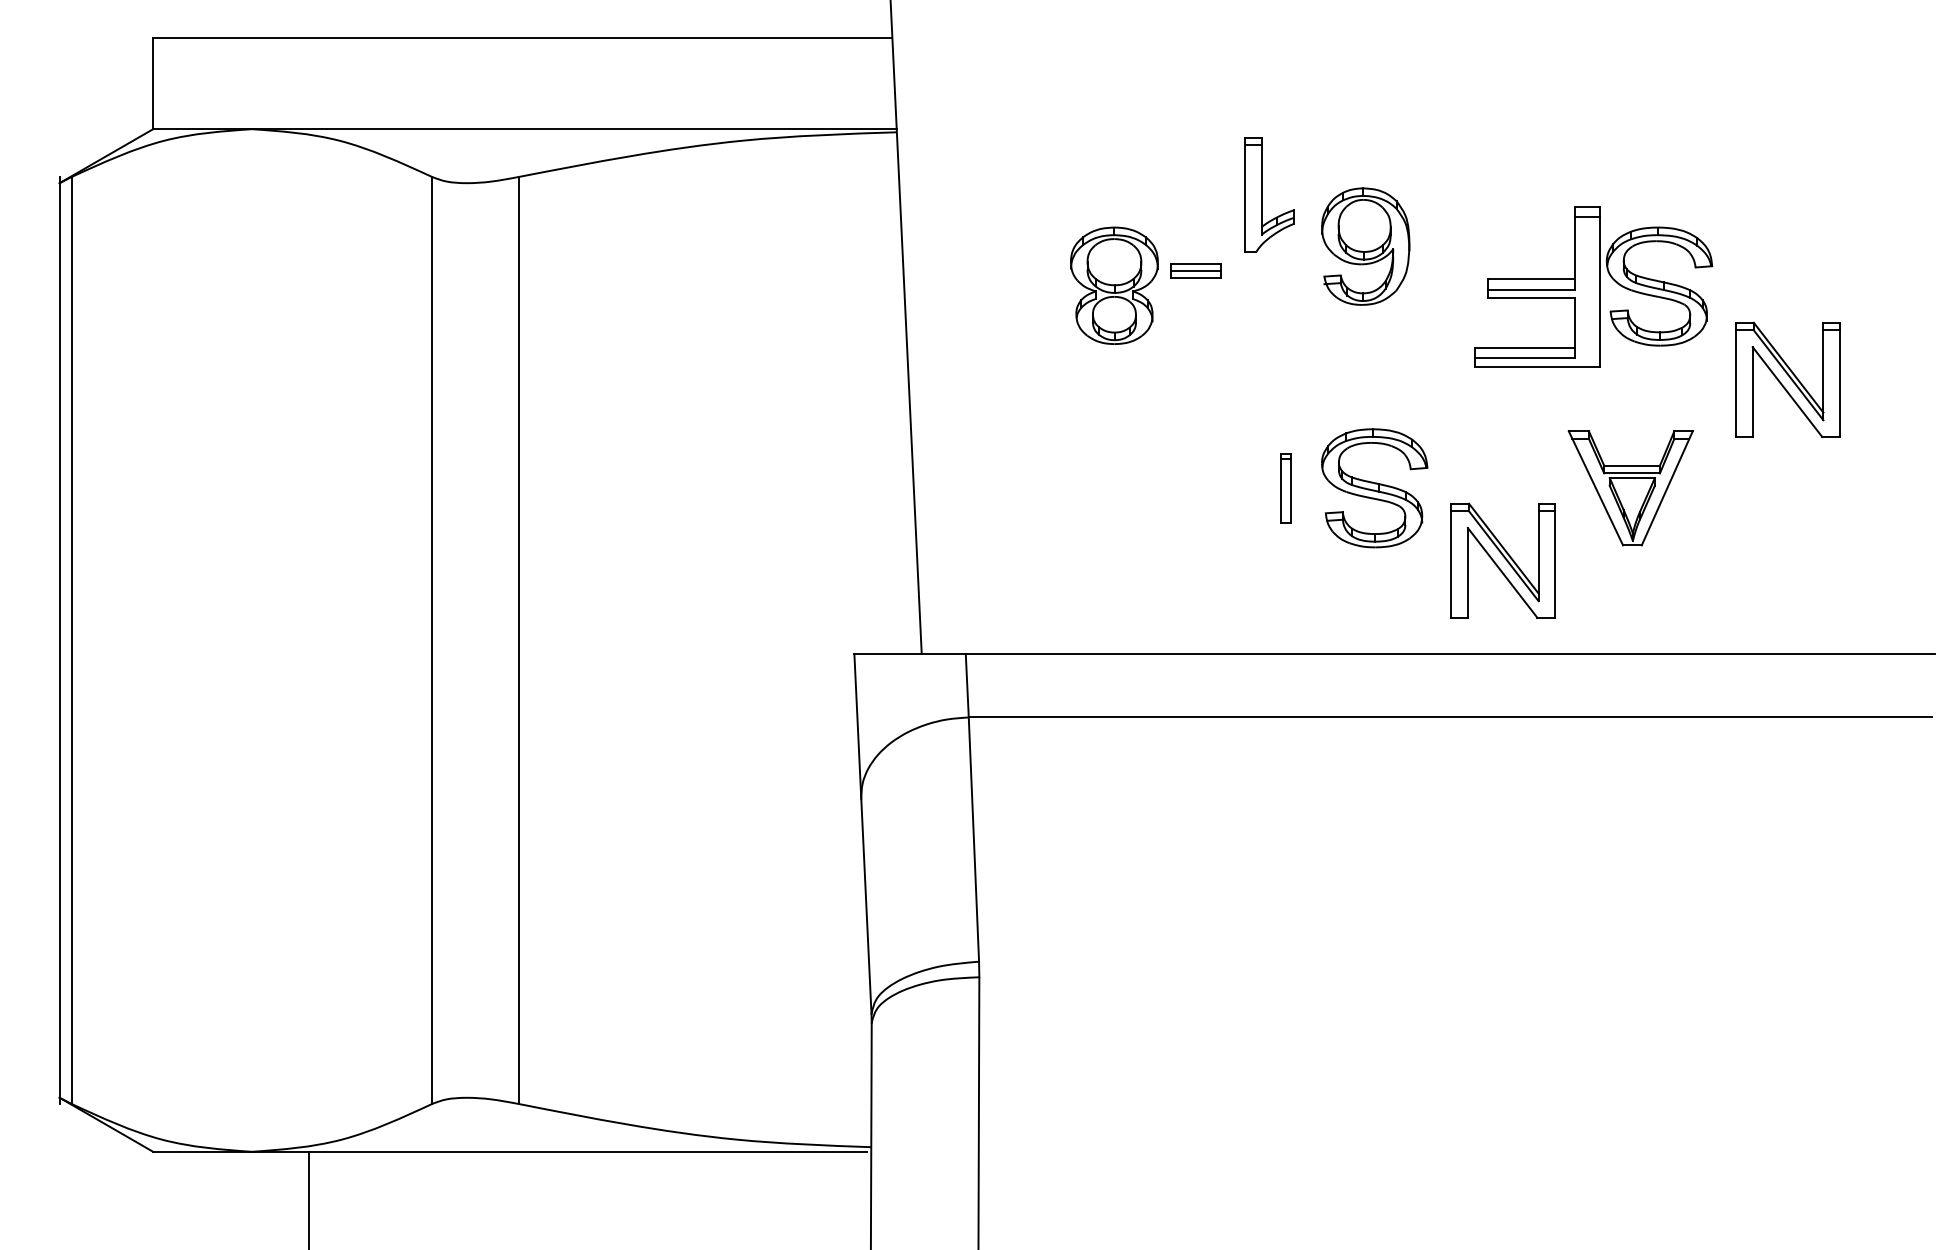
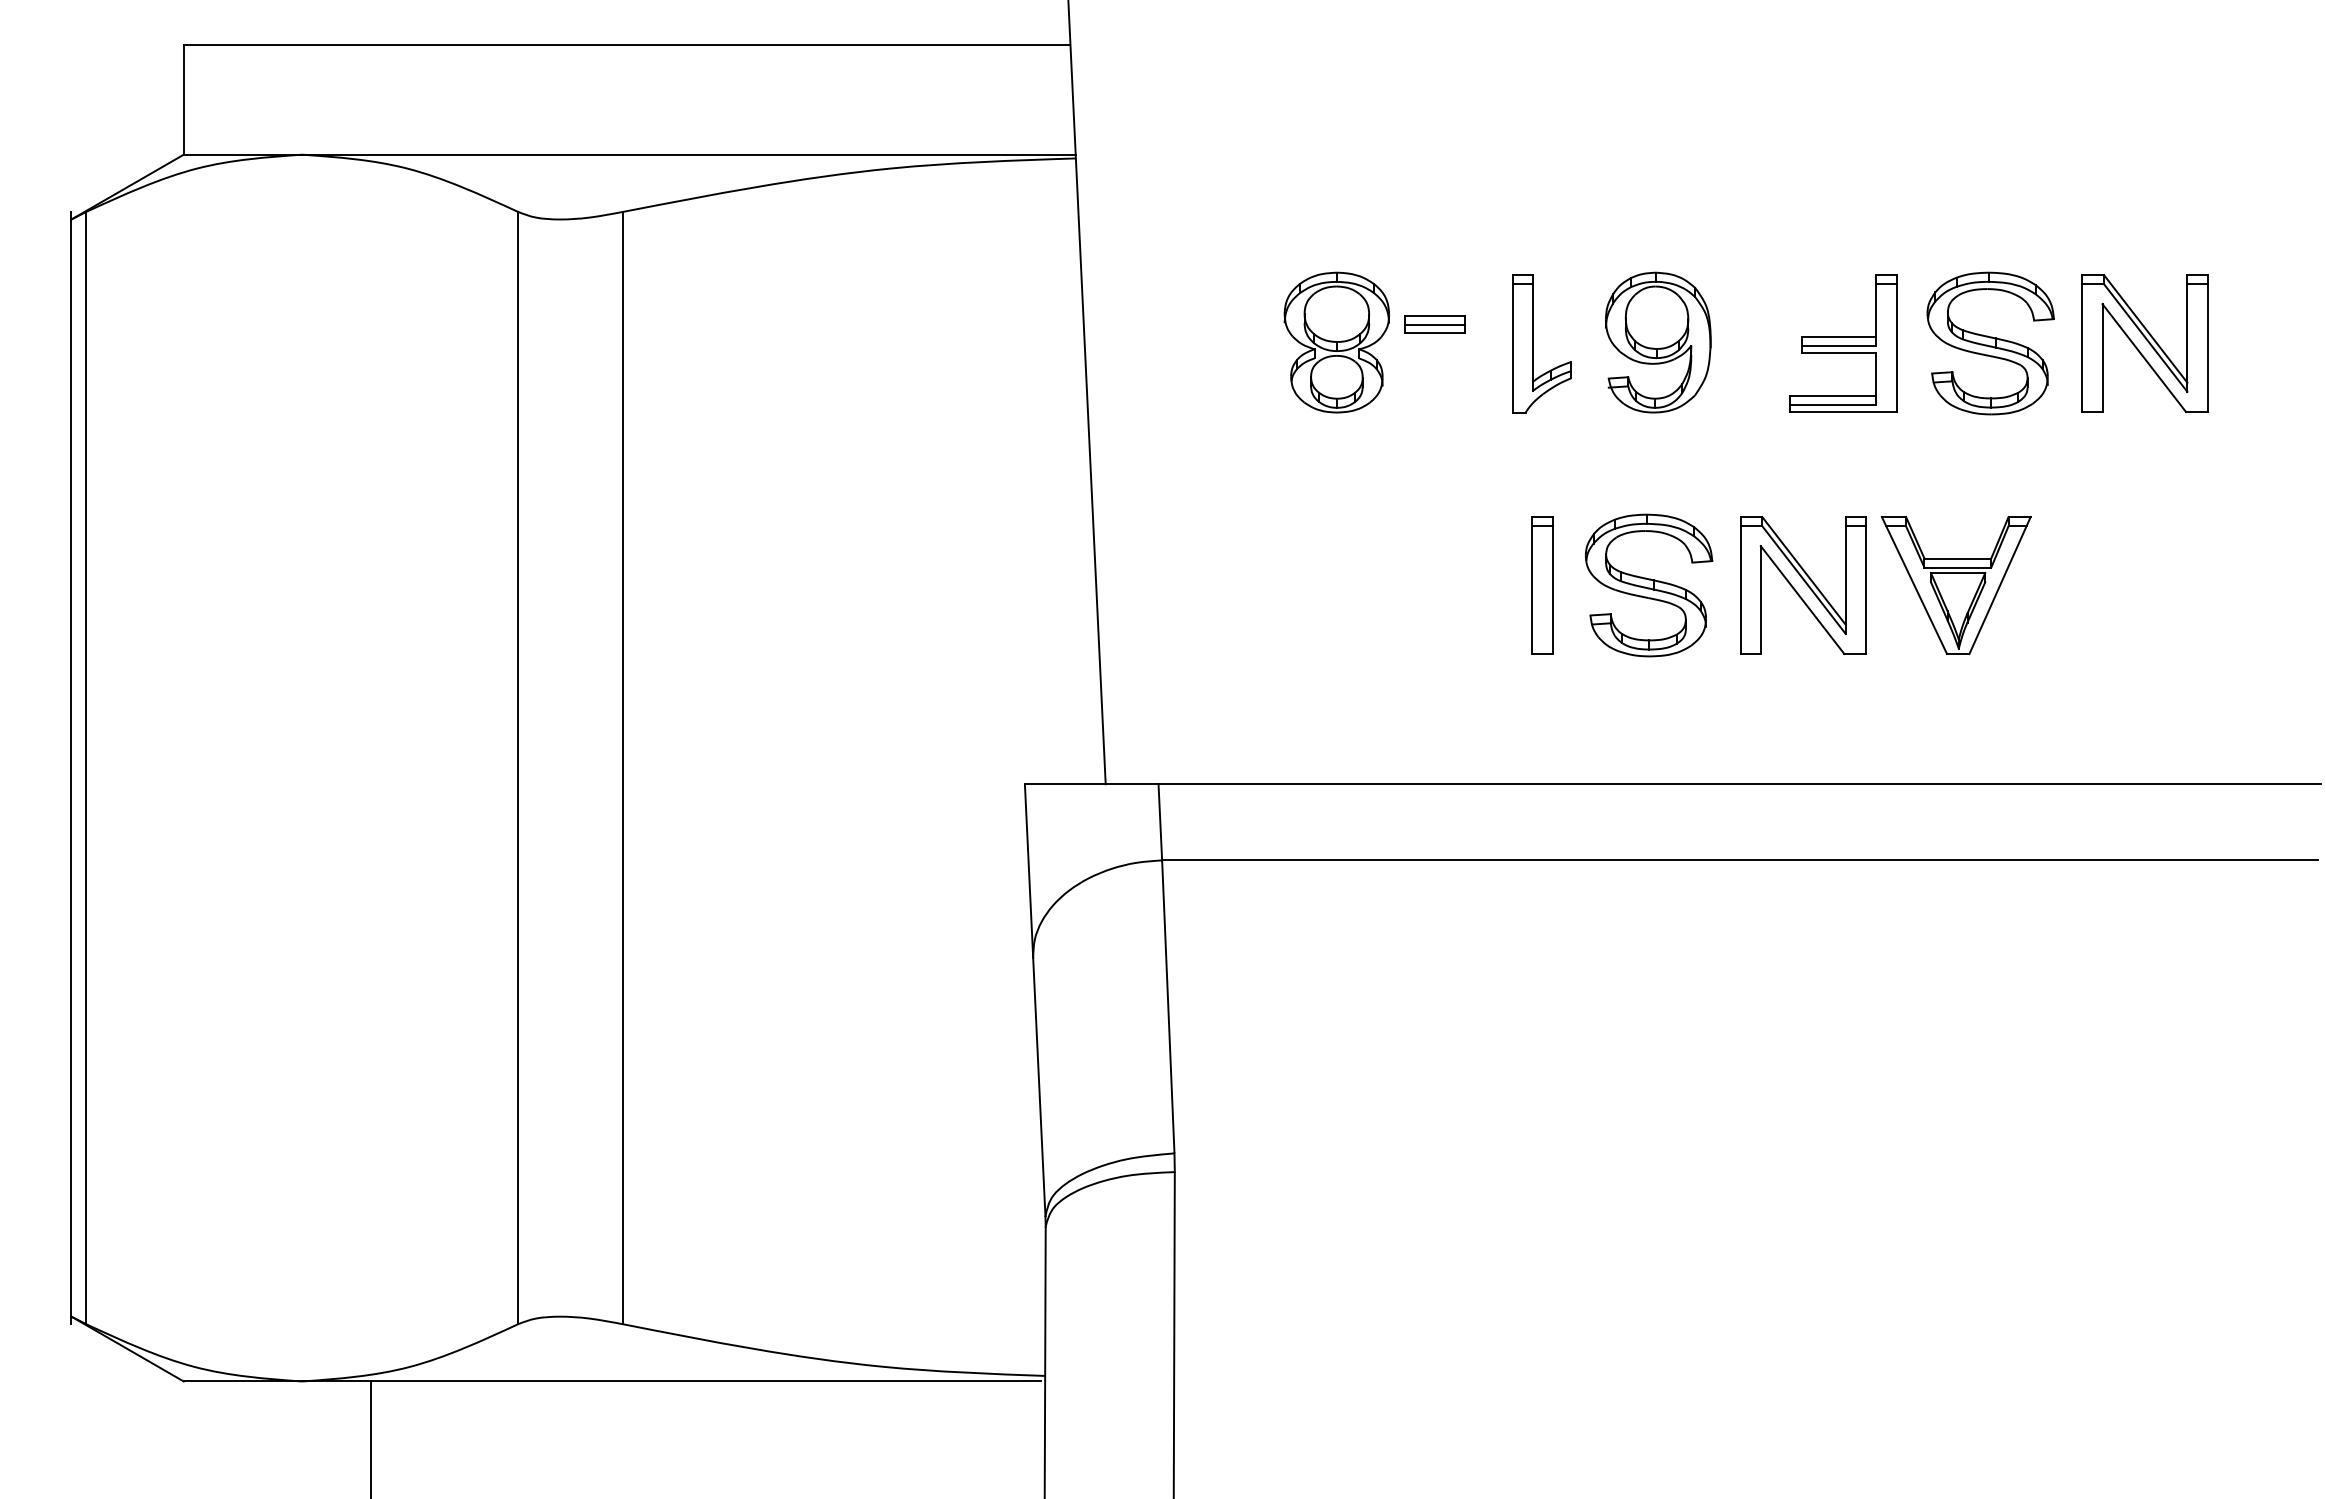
part: (1262, 194) -> (1533, 343), moved
part: (1365, 246) -> (1658, 342), moved
part: (1536, 286) -> (1843, 343), size x0.71
part: (1787, 379) -> (2144, 343), moved
part: (1285, 488) -> (1542, 585), size x1.67
part: (1503, 560) -> (1803, 585), moved

